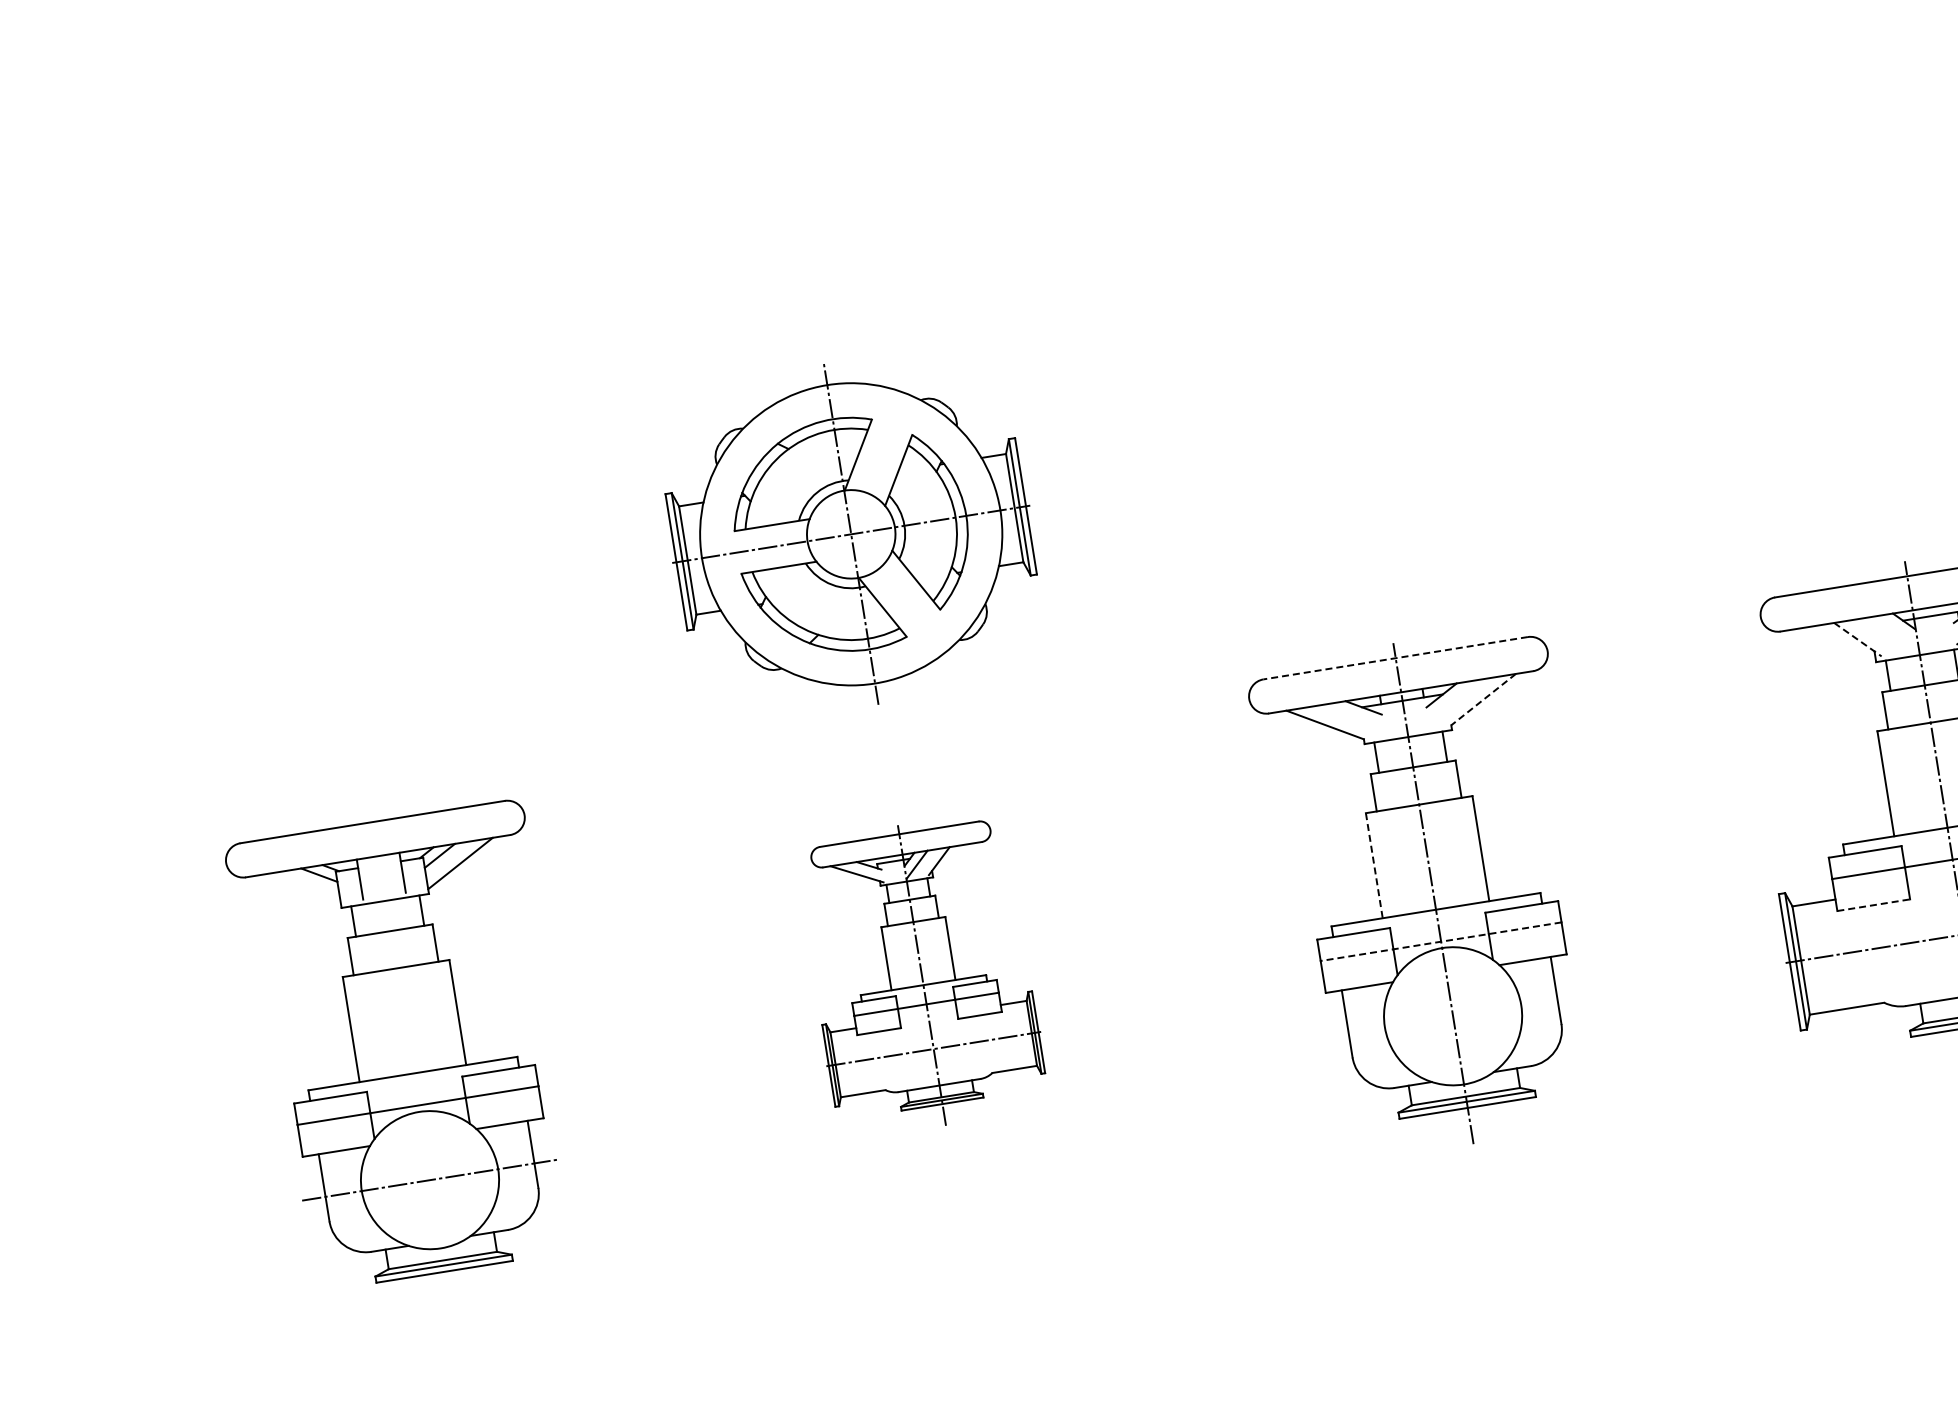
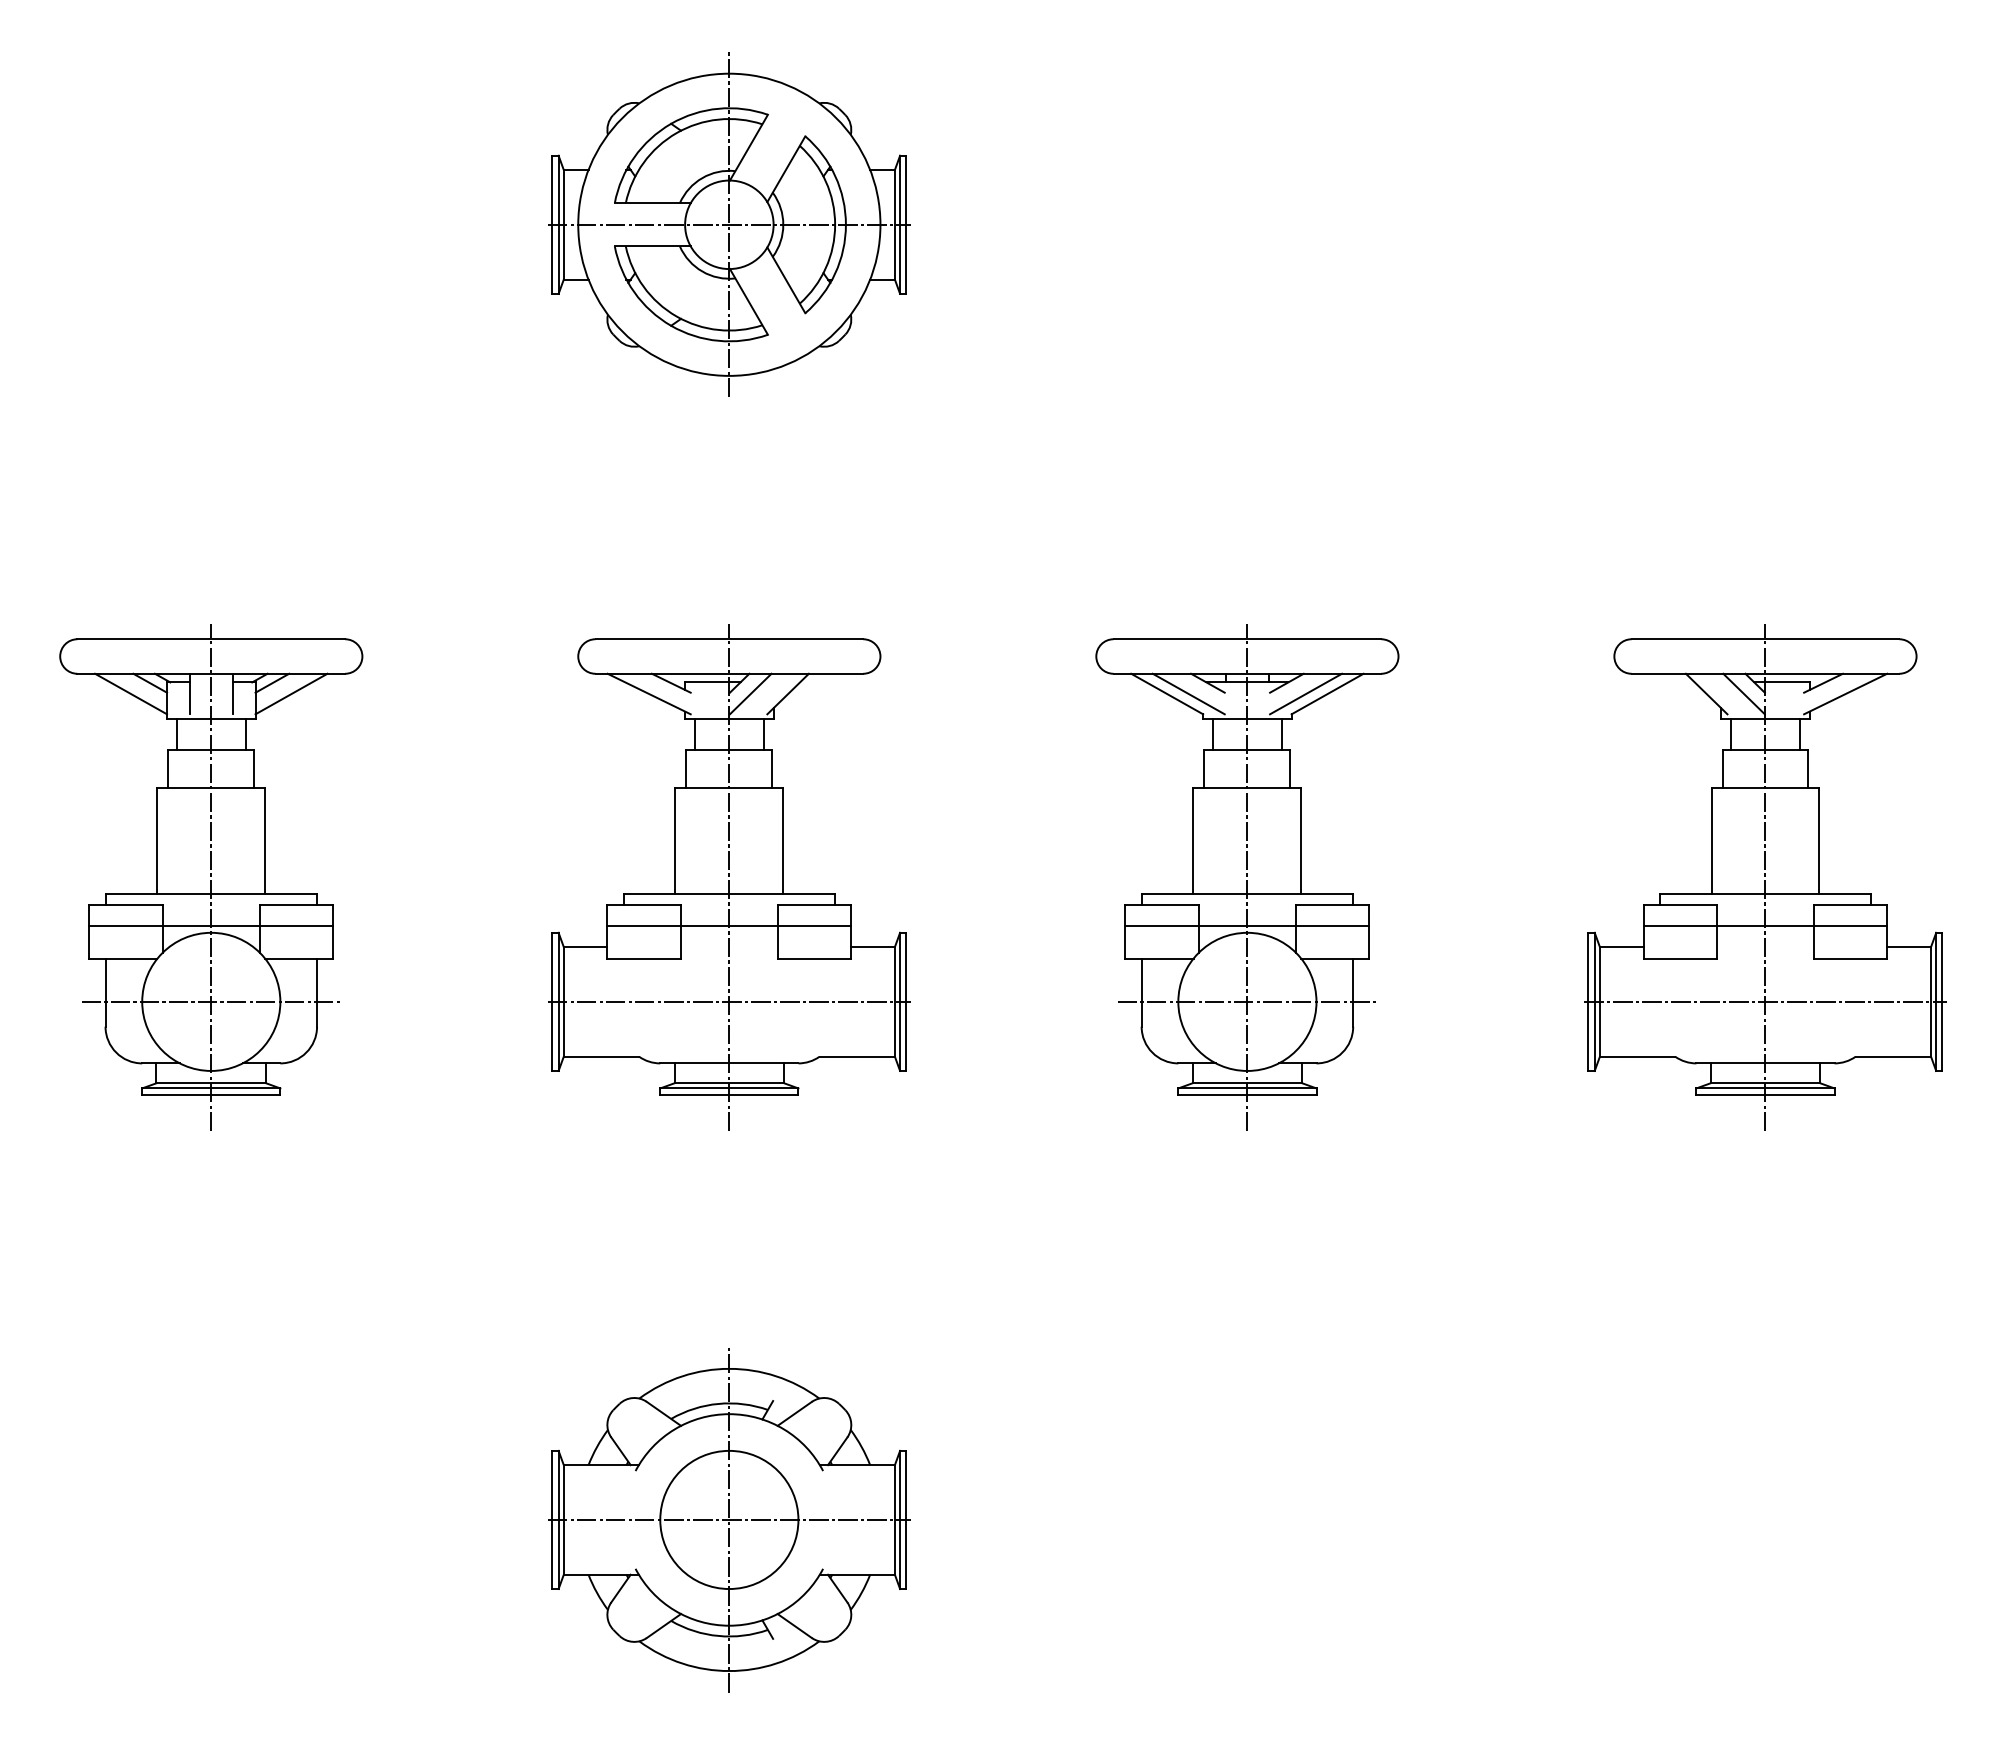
part: (851, 534) -> (729, 224), moved
line: (1894, 633) -> (1743, 693), added
line: (1858, 640) -> (1707, 694), dashed -> solid
line: (1395, 658) -> (1247, 639), dashed -> solid
line: (1483, 700) -> (1327, 694), dashed -> solid
line: (1462, 702) -> (1306, 693), added
line: (1346, 721) -> (1188, 693), added
line: (1374, 866) -> (1193, 841), dashed -> solid
line: (302, 888) -> (131, 693), added
line: (1873, 904) -> (1680, 958), dashed -> solid
line: (1441, 941) -> (1247, 926), dashed -> solid
part: (922, 975) -> (729, 877), size x1.67
line: (1452, 1016) -> (1246, 1001), added
line: (410, 1057) -> (211, 877), added

